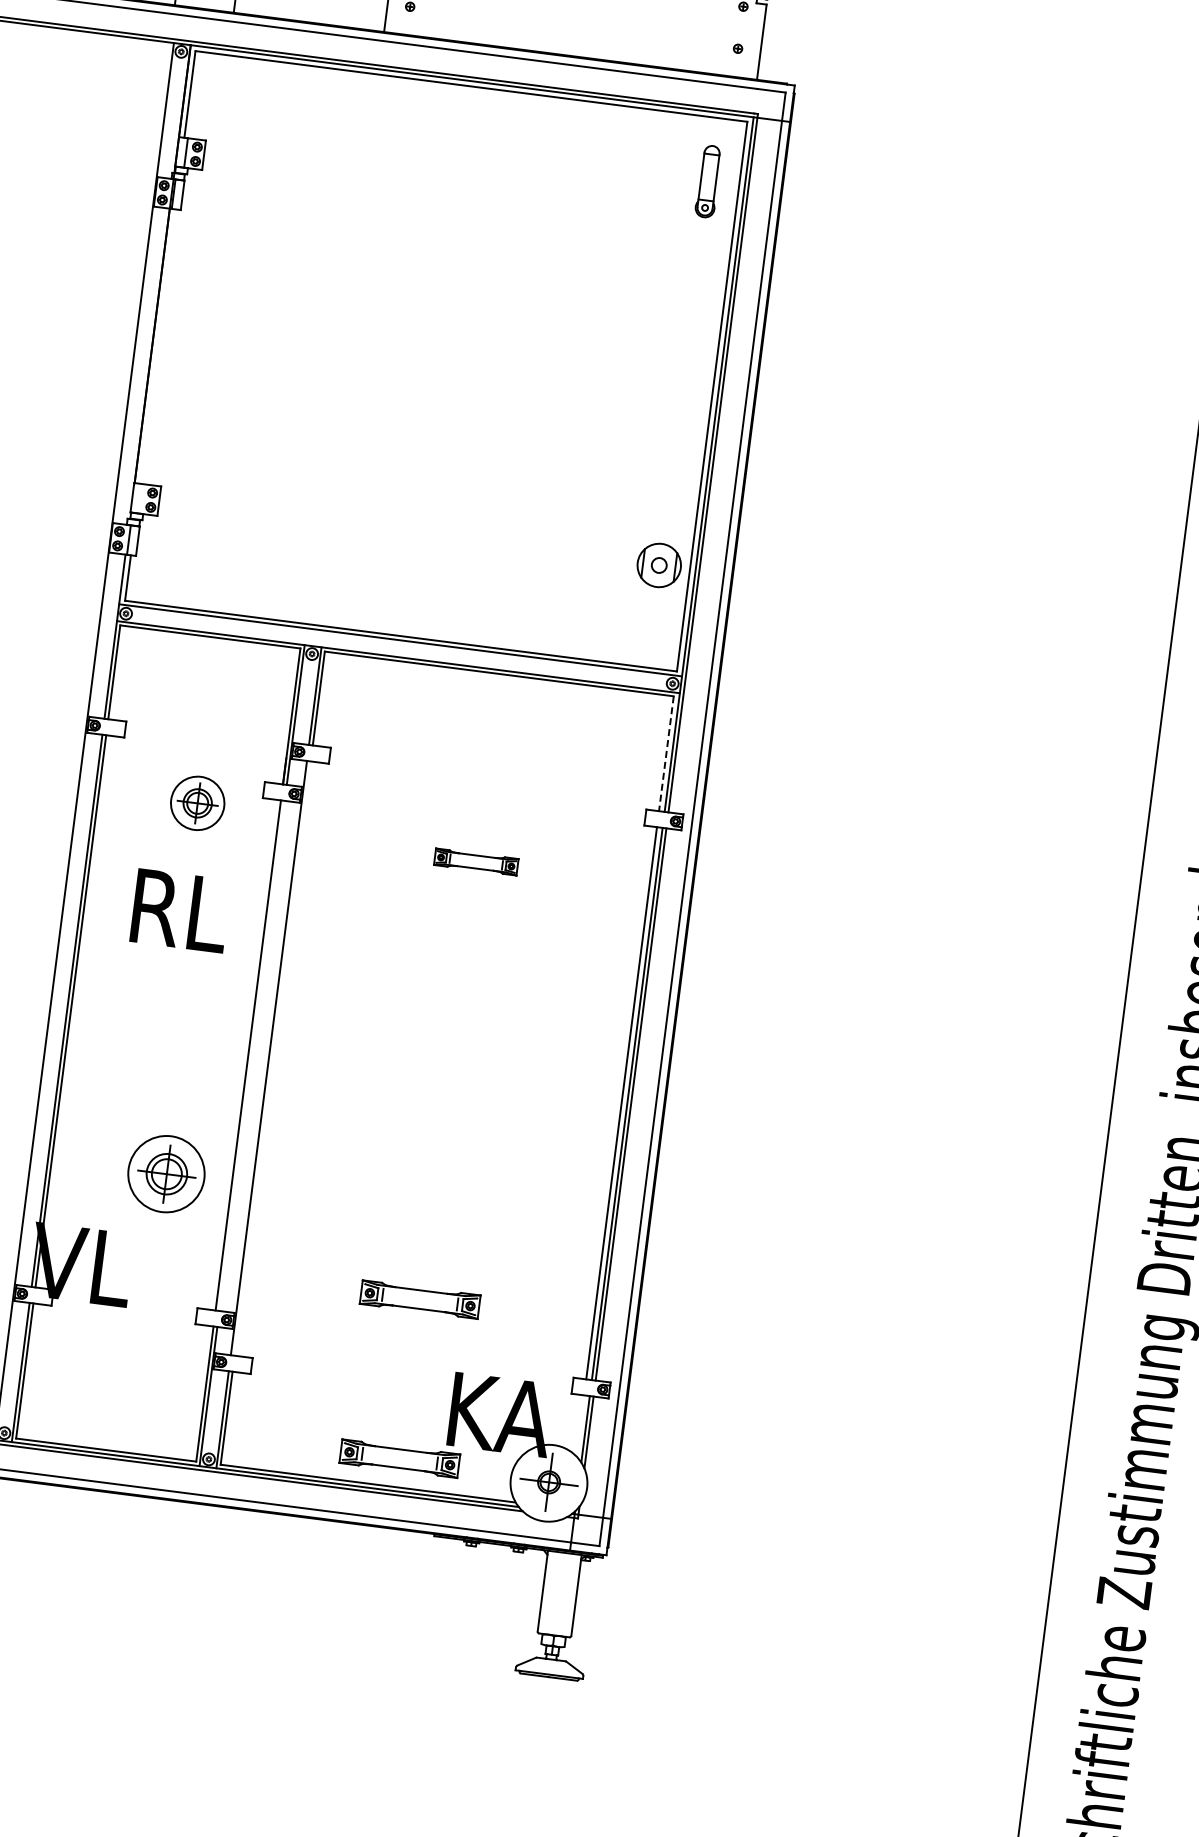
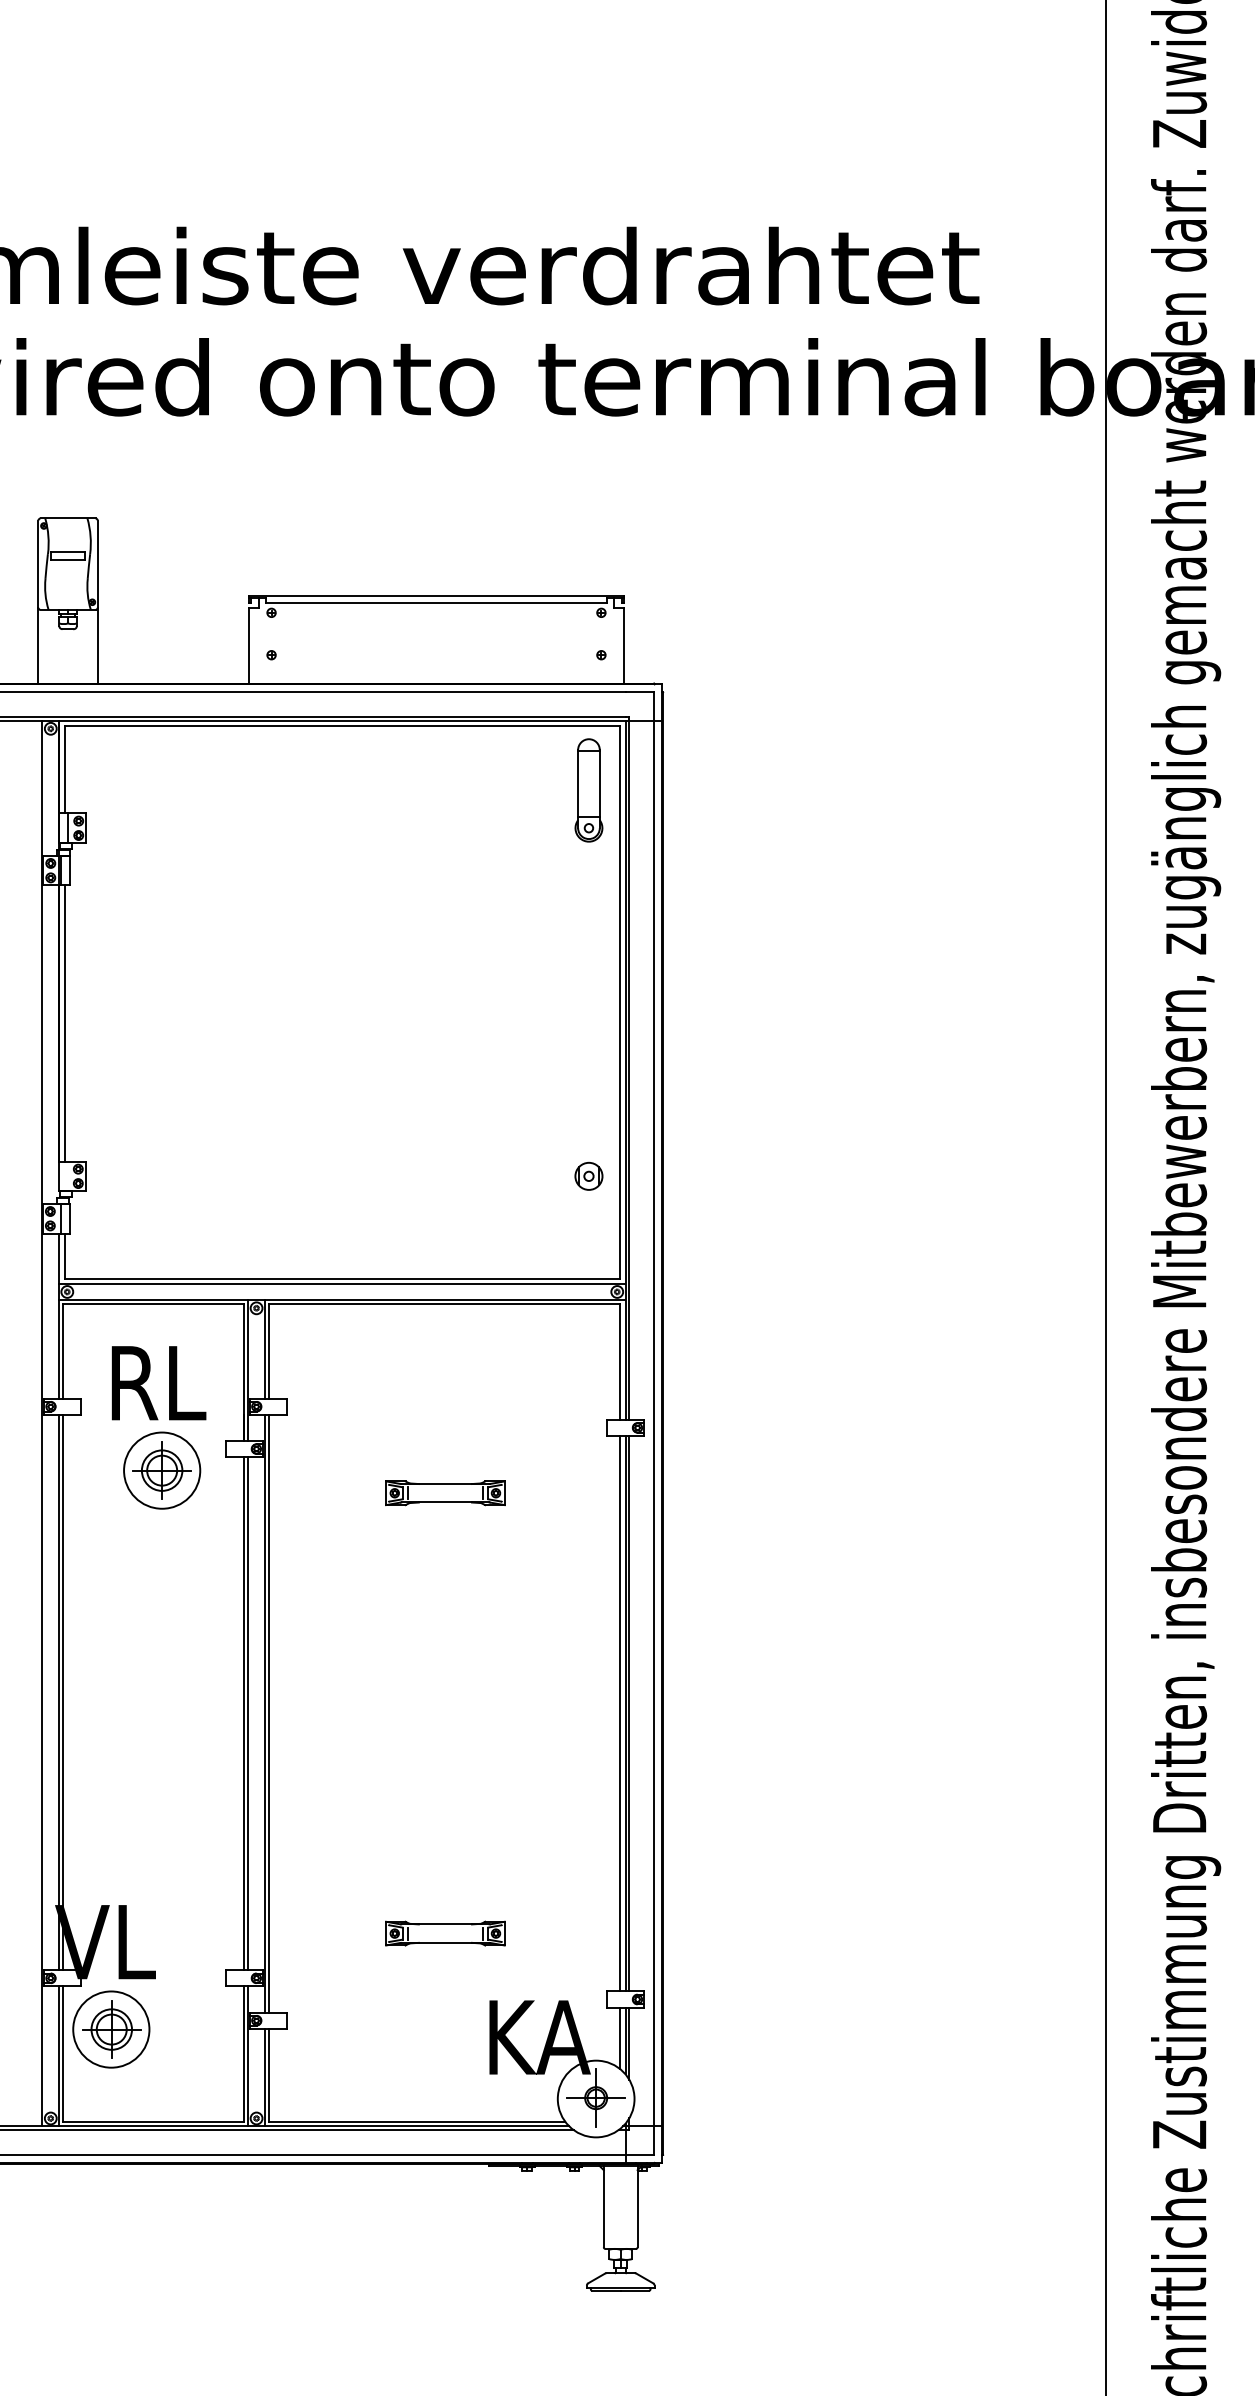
part: (707, 181) -> (588, 790), size x1.43
line: (157, 346) -> (64, 1023), added
part: (658, 564) -> (588, 1175), size x0.62
line: (665, 754) -> (619, 1362), dashed -> solid
part: (197, 803) -> (162, 1470), size x1.43
part: (476, 862) -> (445, 1493), size x1.43
text: (180, 911) -> (158, 1383), moved
line: (252, 1055) -> (248, 1713), added
line: (272, 1058) -> (268, 1713), added
part: (166, 1174) -> (111, 2029), moved
line: (580, 1425) -> (619, 2037), added
part: (399, 1458) -> (445, 2093), removed

